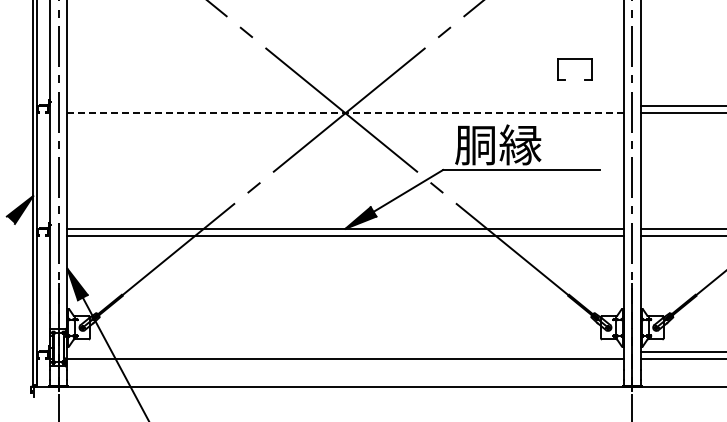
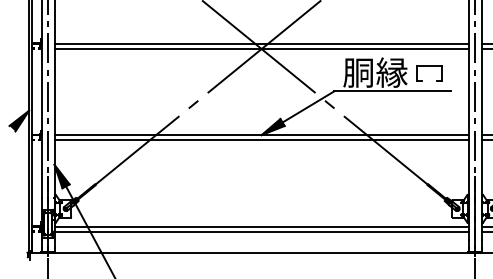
part: (574, 59) -> (429, 65), moved
line: (345, 105) -> (261, 43), added
line: (345, 112) -> (261, 48), dashed -> solid
line: (345, 351) -> (261, 226), added

